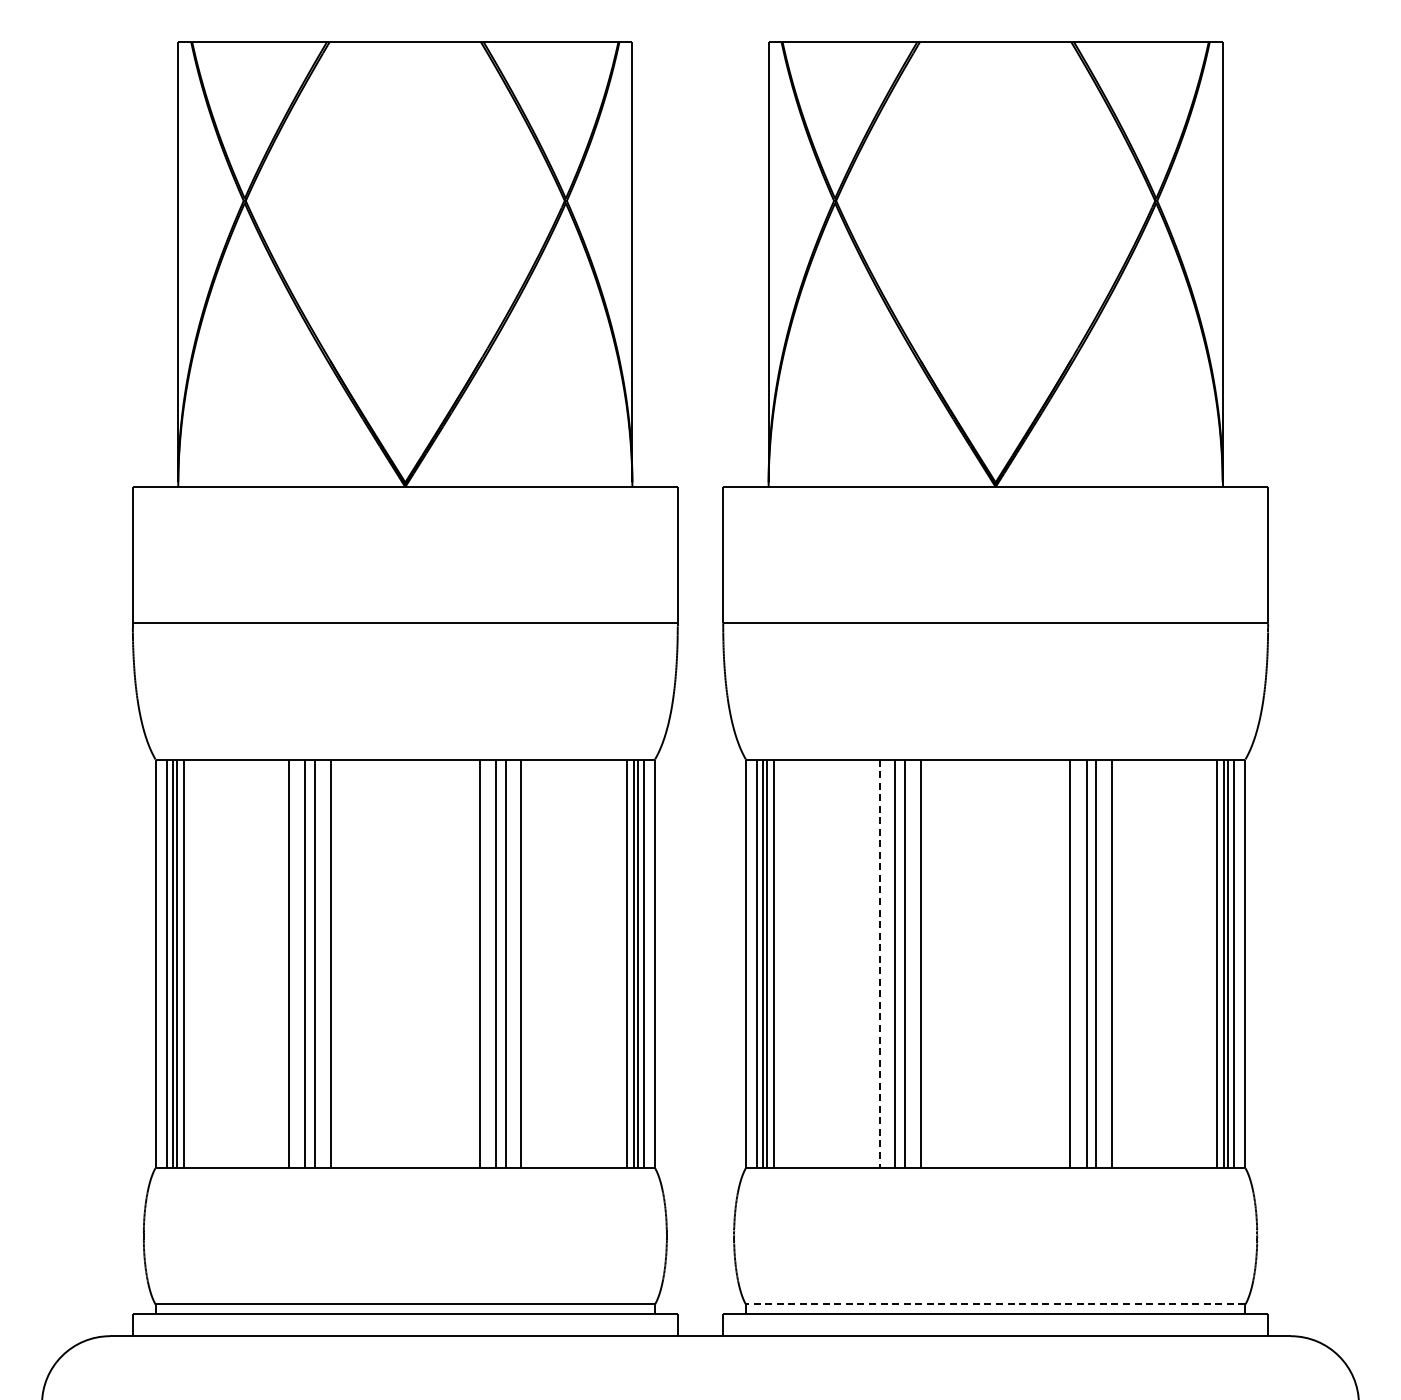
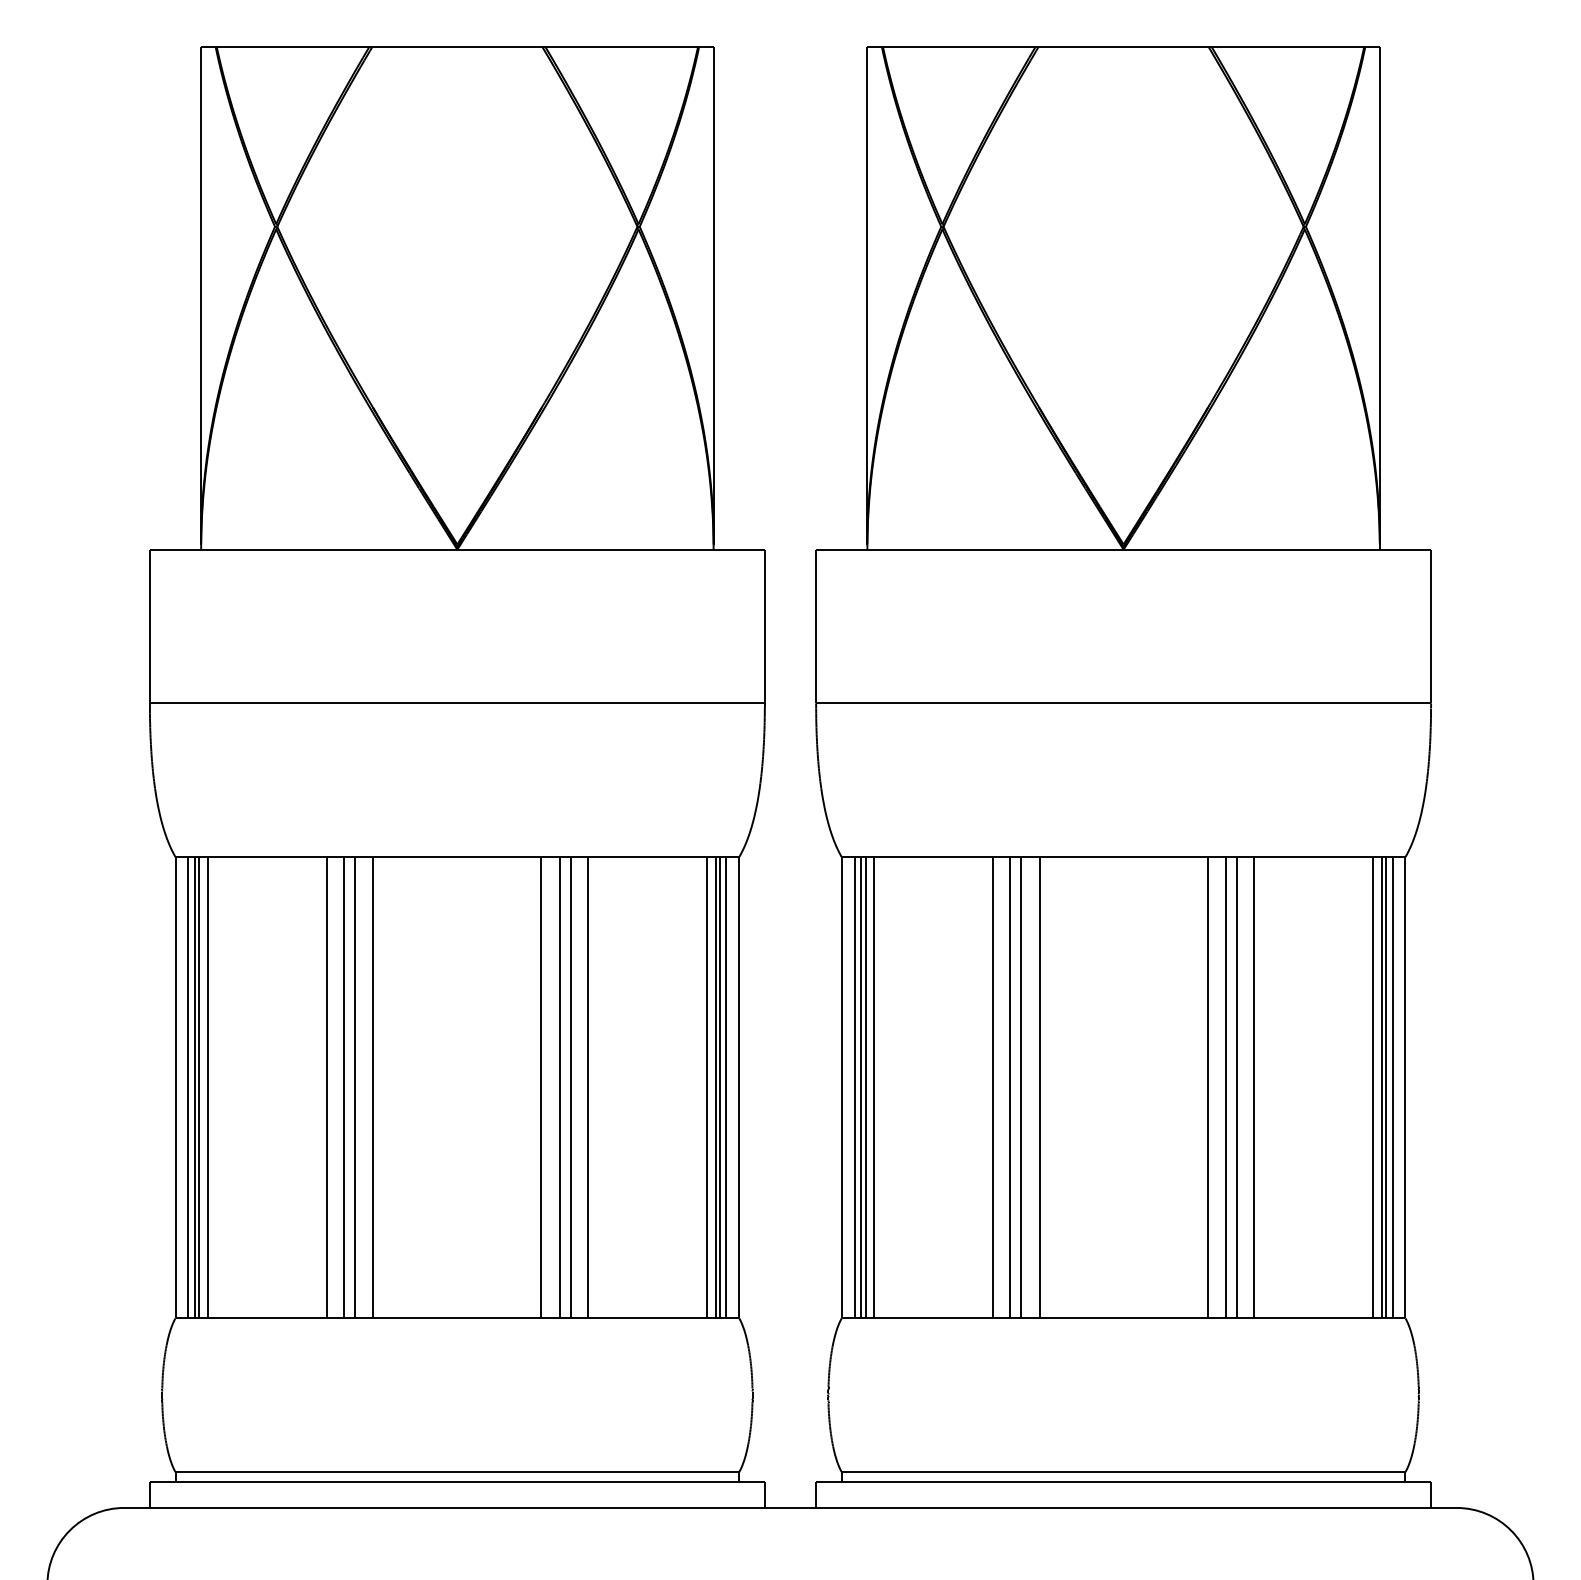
line: (879, 964) -> (992, 1088), dashed -> solid
line: (995, 1304) -> (1123, 1472), dashed -> solid

